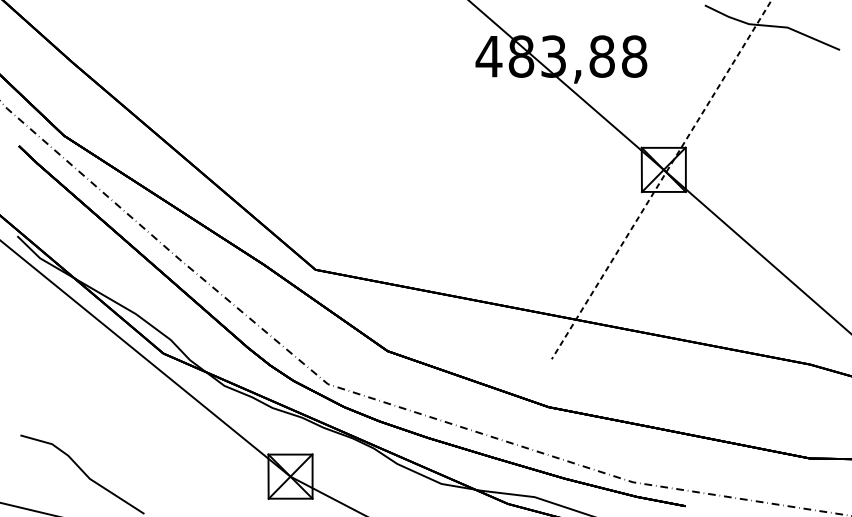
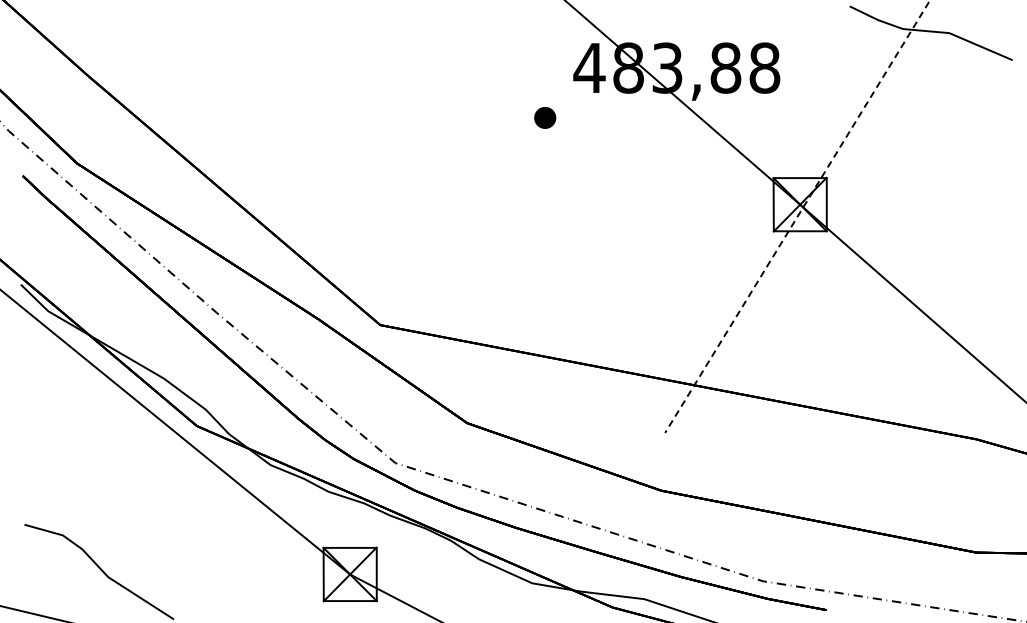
part: (452, 97) -> (545, 117), added

